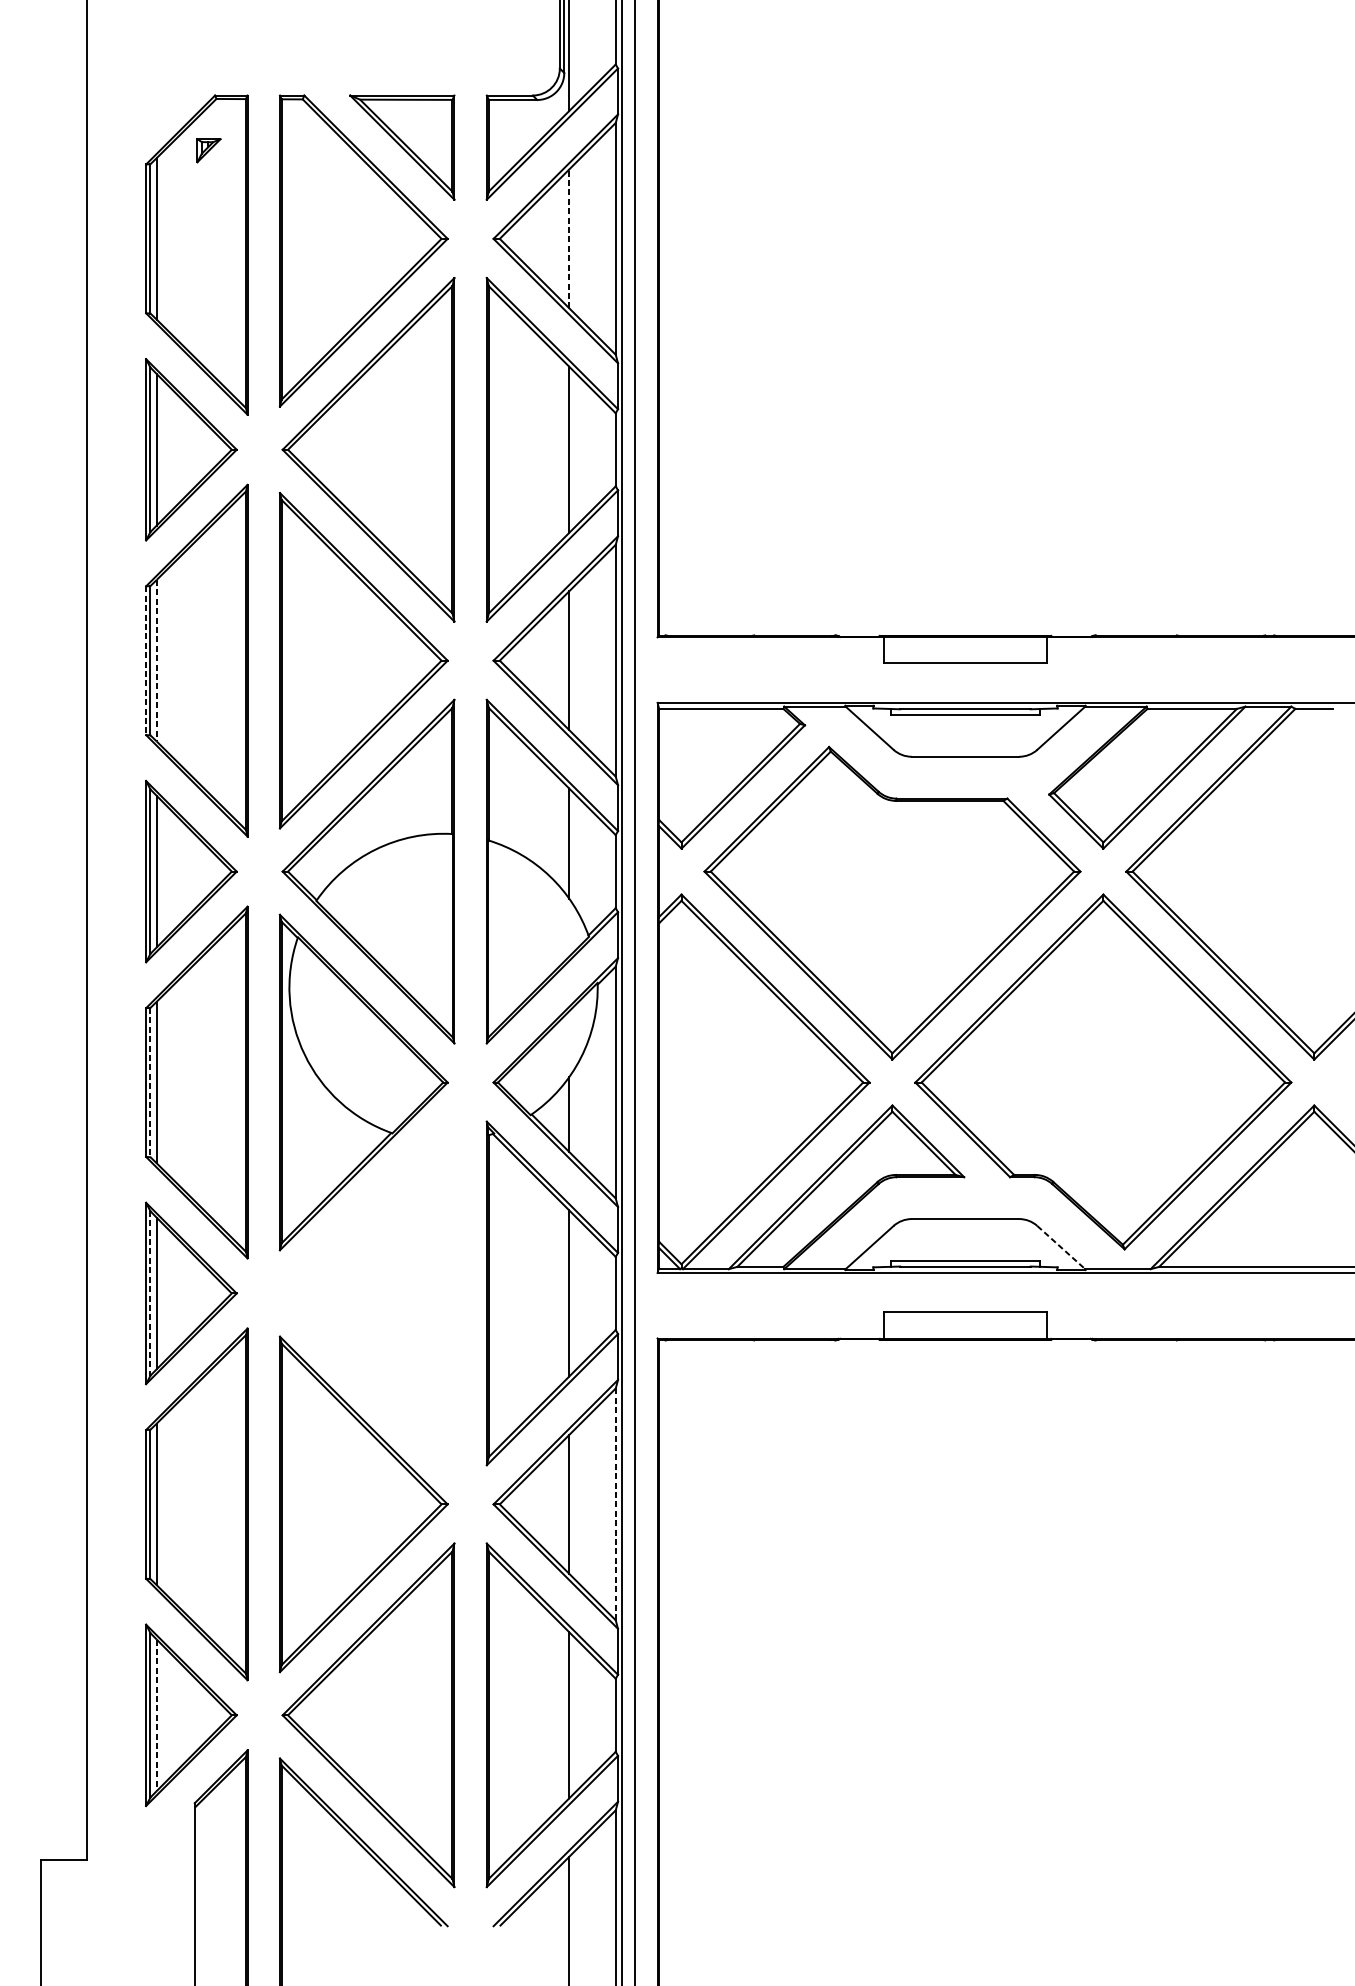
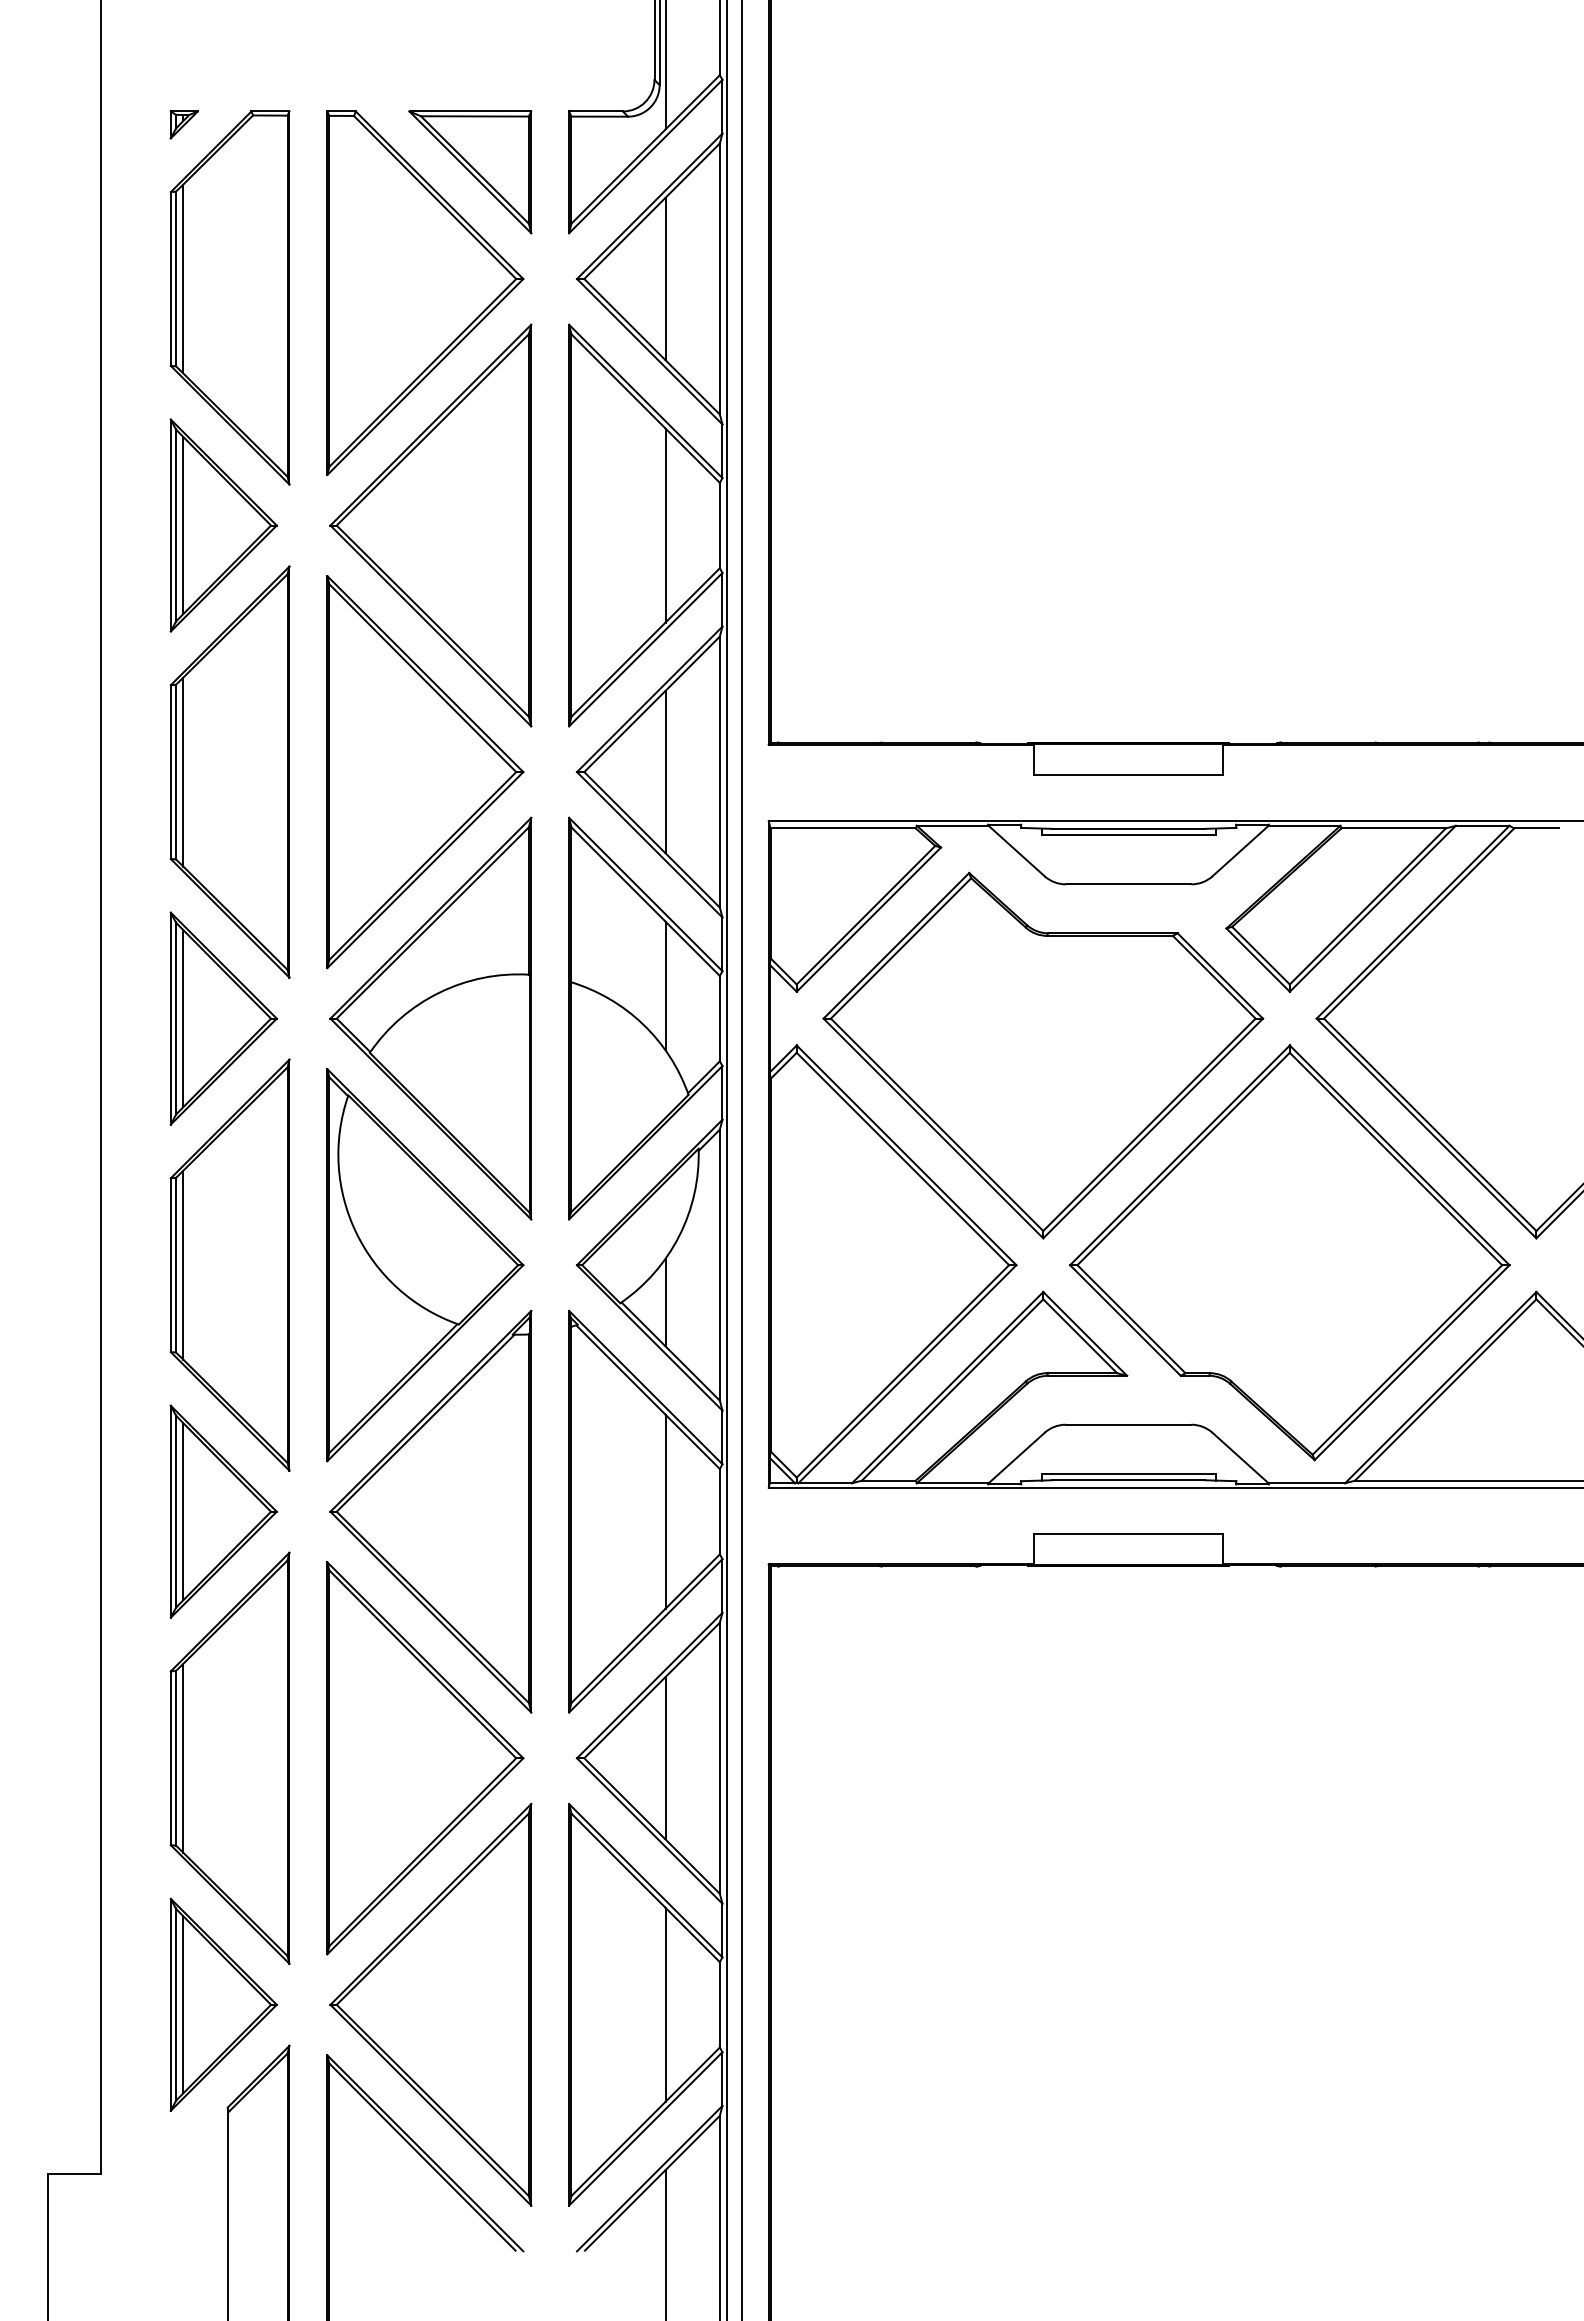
part: (208, 150) -> (183, 124), moved
line: (569, 238) -> (665, 278), dashed -> solid
line: (145, 661) -> (170, 772), dashed -> solid
line: (156, 661) -> (183, 772), dashed -> solid
line: (150, 1082) -> (175, 1265), dashed -> solid
line: (1061, 1247) -> (1240, 1458), dashed -> solid
line: (150, 1293) -> (175, 1511), dashed -> solid
part: (368, 1293) -> (430, 1511), added
line: (615, 1504) -> (719, 1758), dashed -> solid
line: (156, 1715) -> (183, 2004), dashed -> solid

